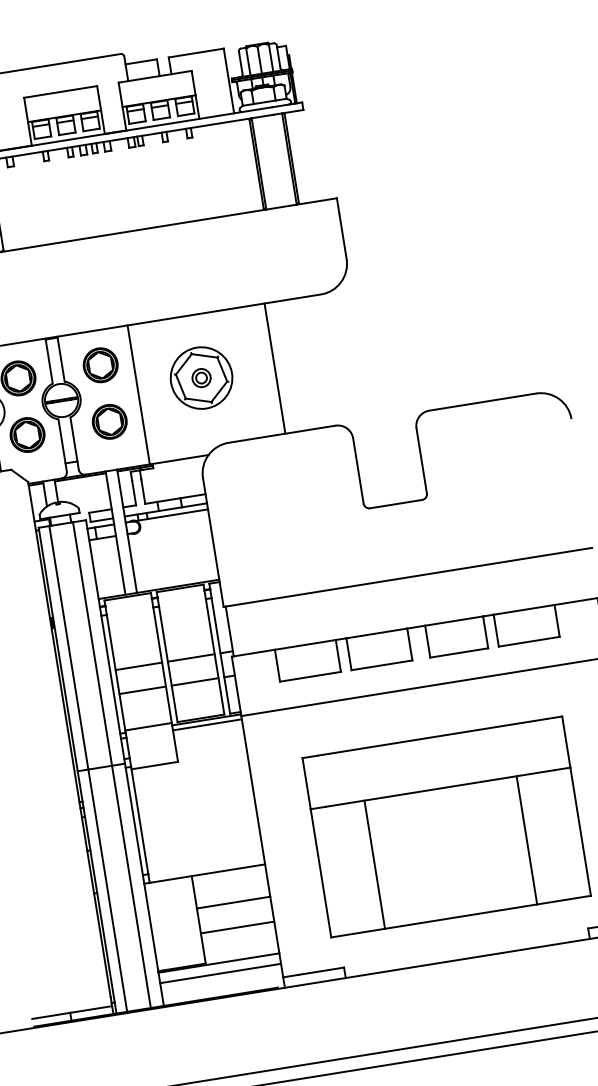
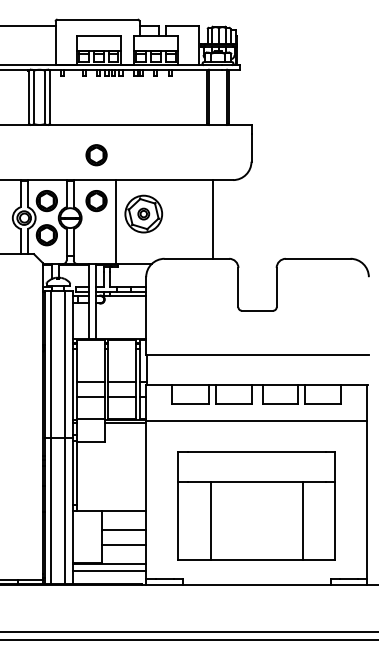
line: (274, 368) -> (212, 219), moved
part: (200, 377) -> (143, 213), moved
part: (109, 422) -> (96, 155), moved

